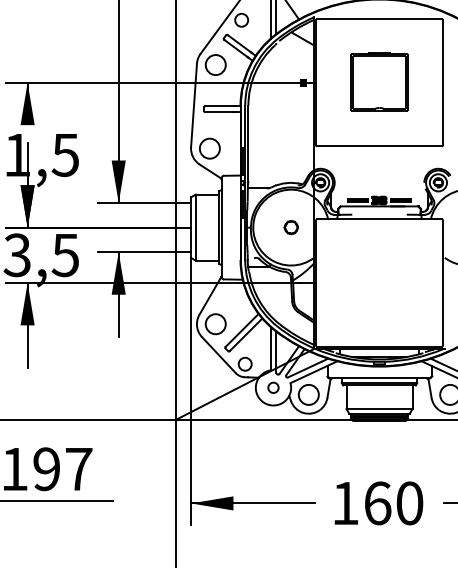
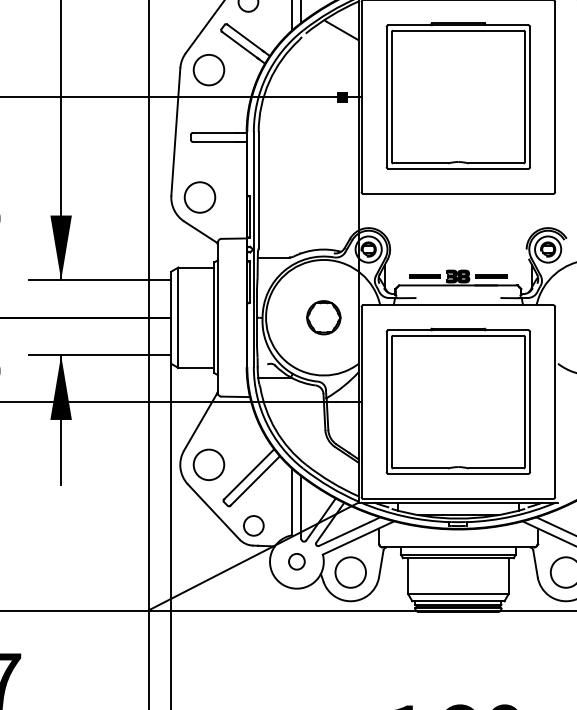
part: (379, 81) -> (458, 95), size x1.67
part: (291, 227) -> (324, 317), size x1.67
part: (379, 282) -> (458, 401), added

